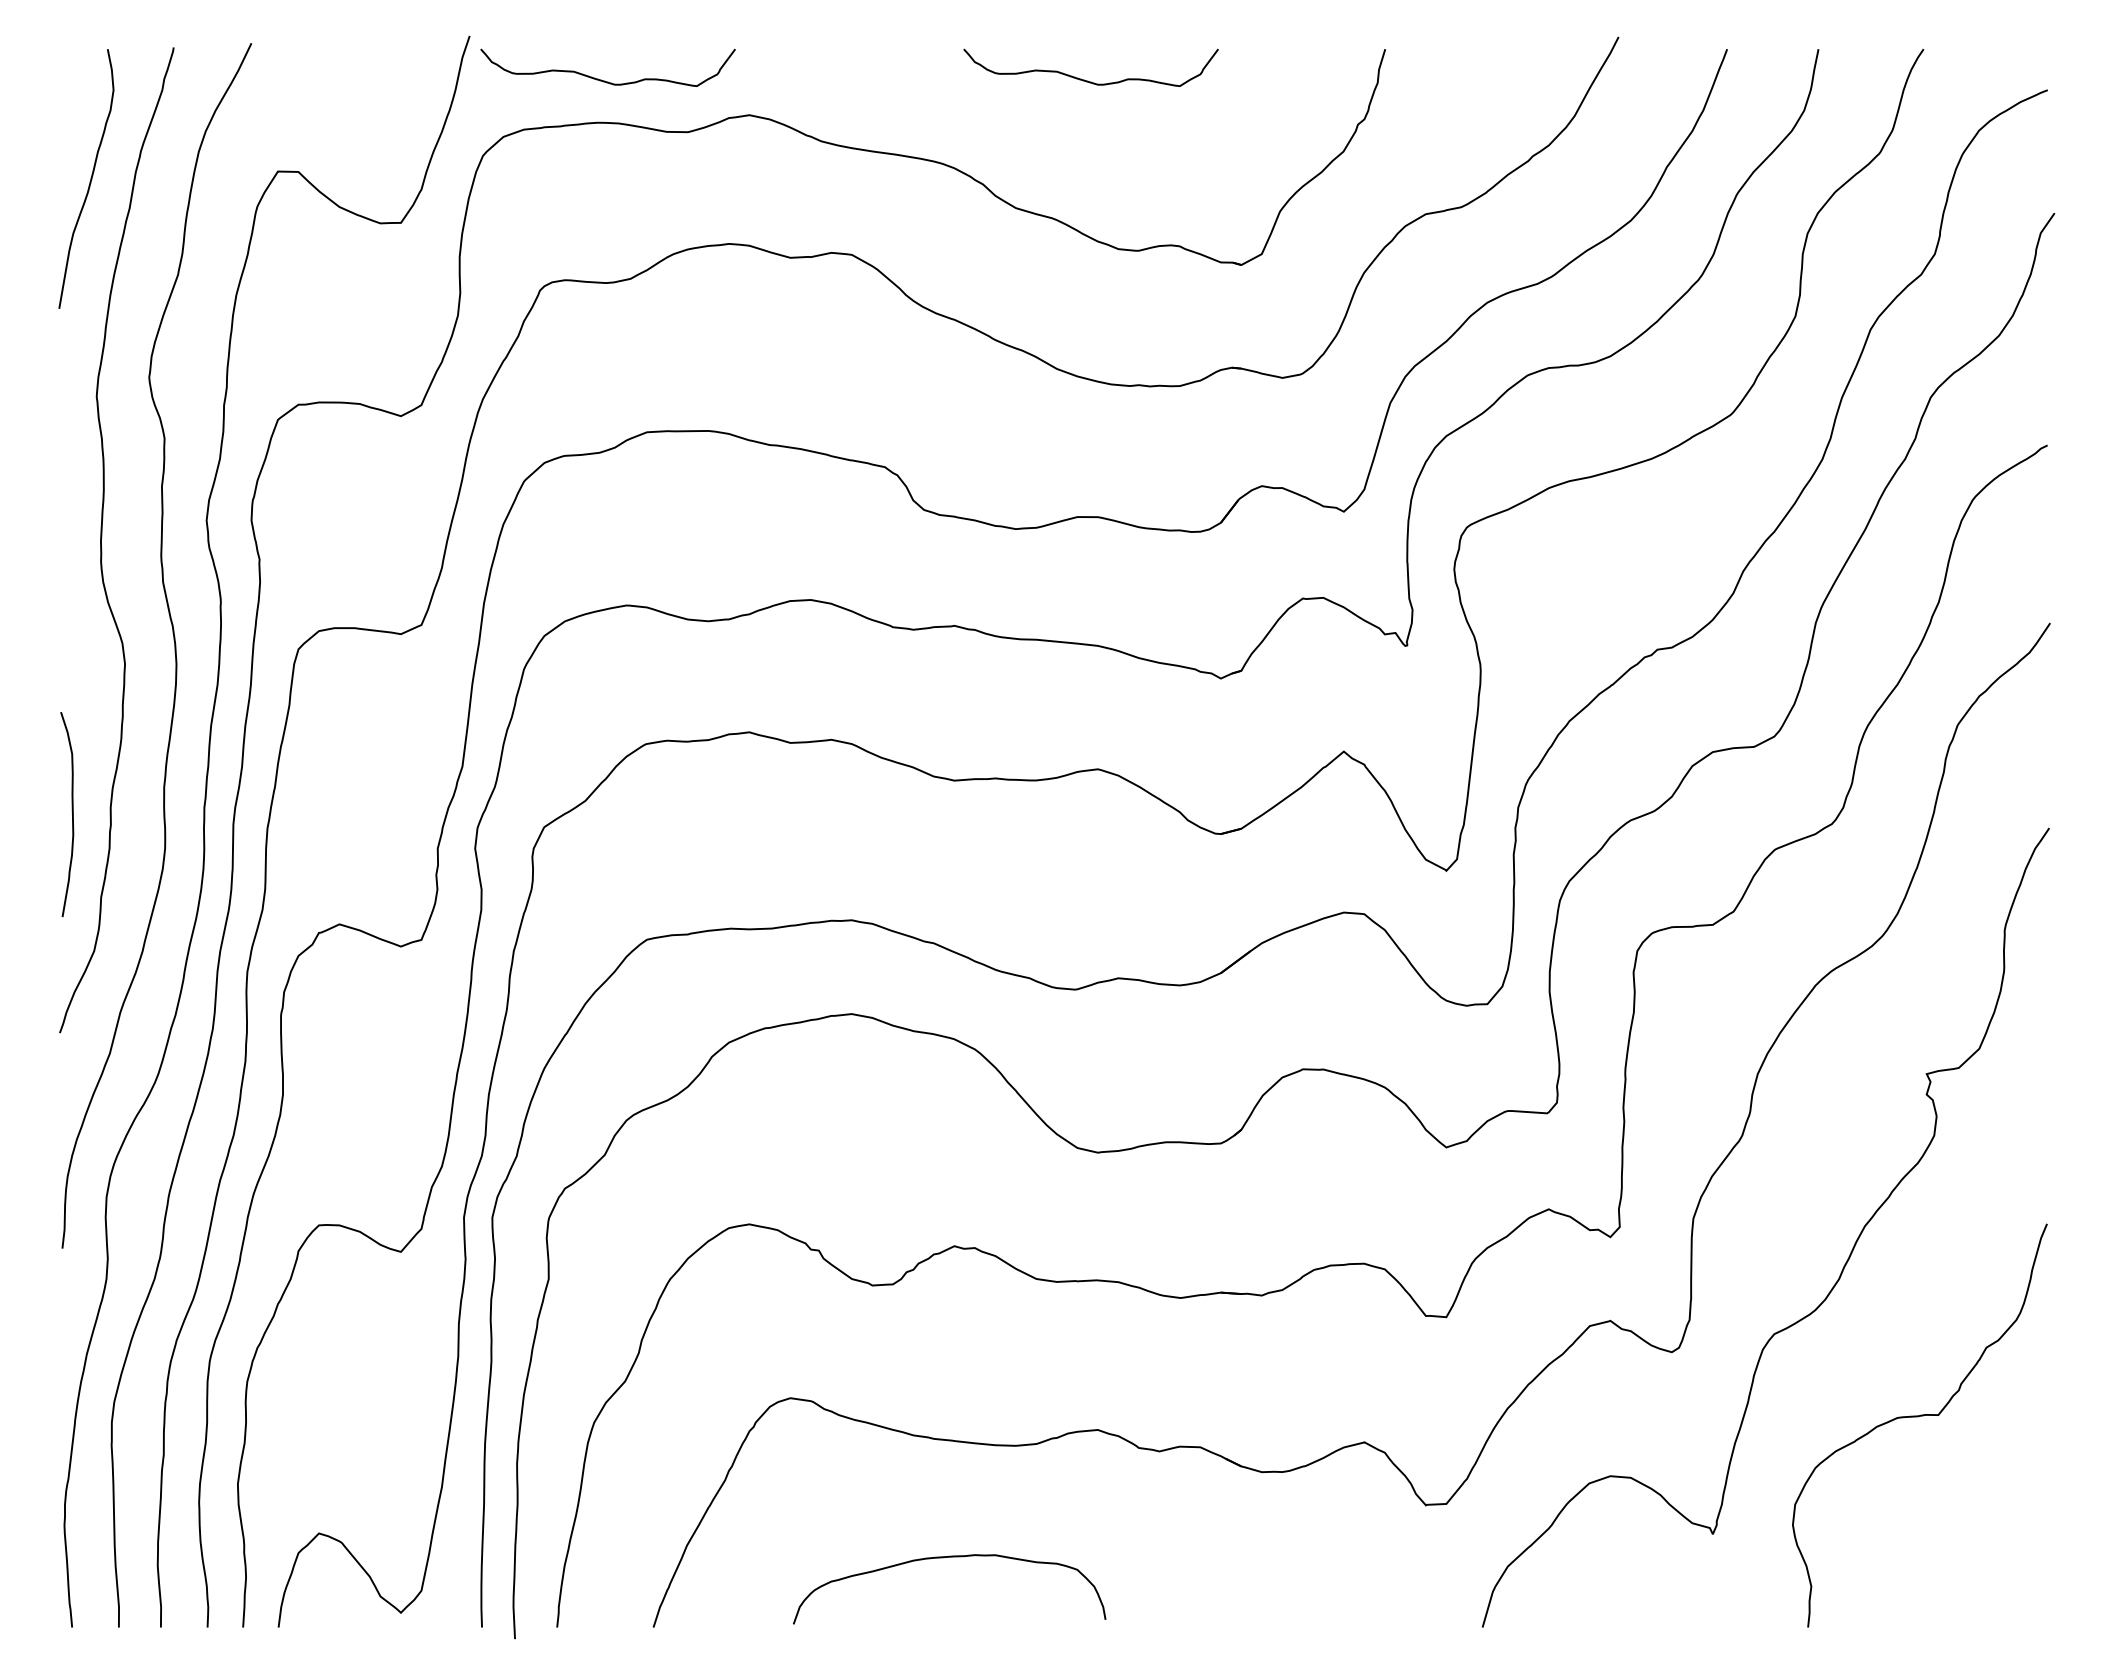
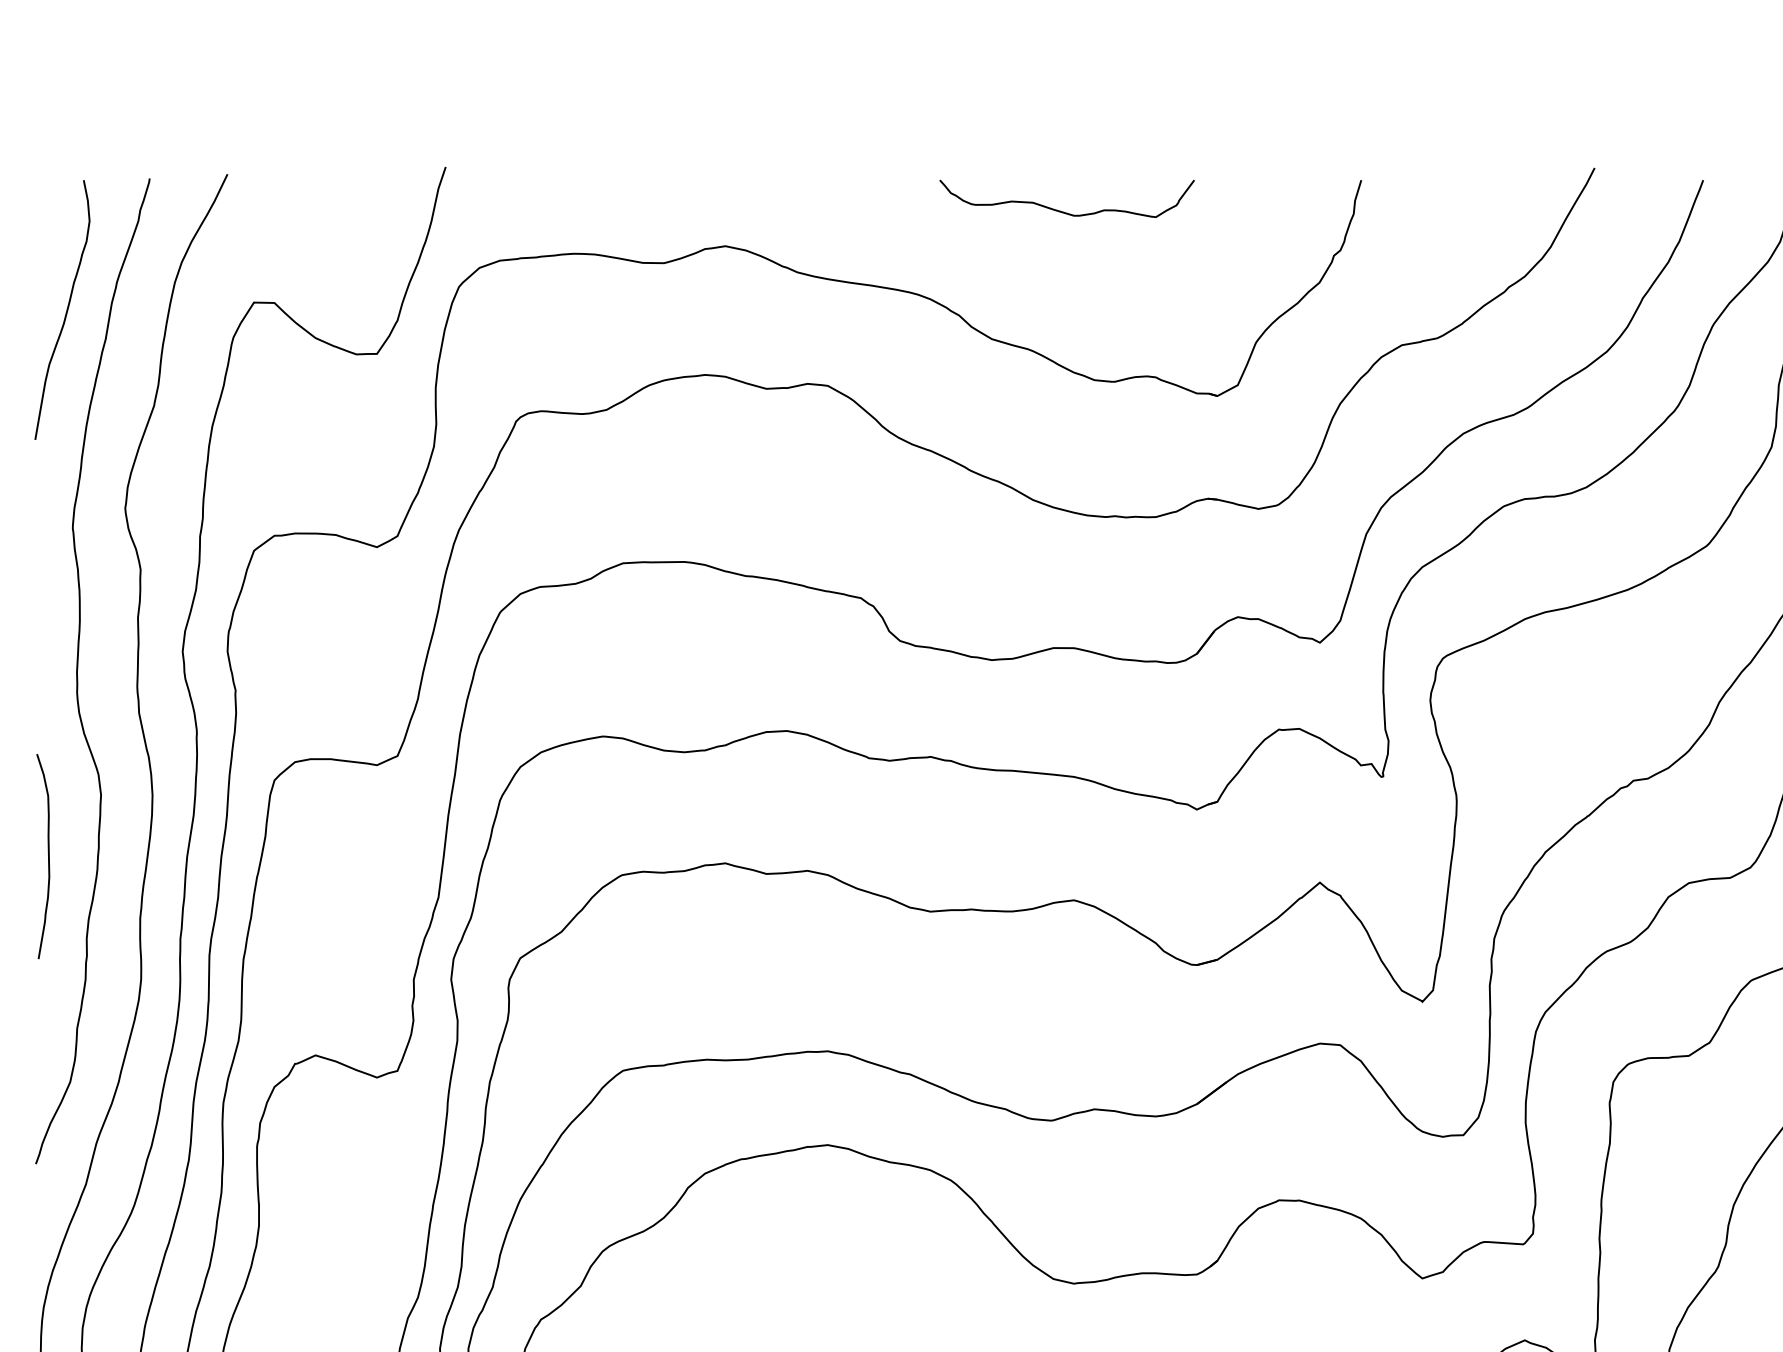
curve: (604, 80) -> (580, 211), removed
curve: (71, 811) -> (47, 853), moved

